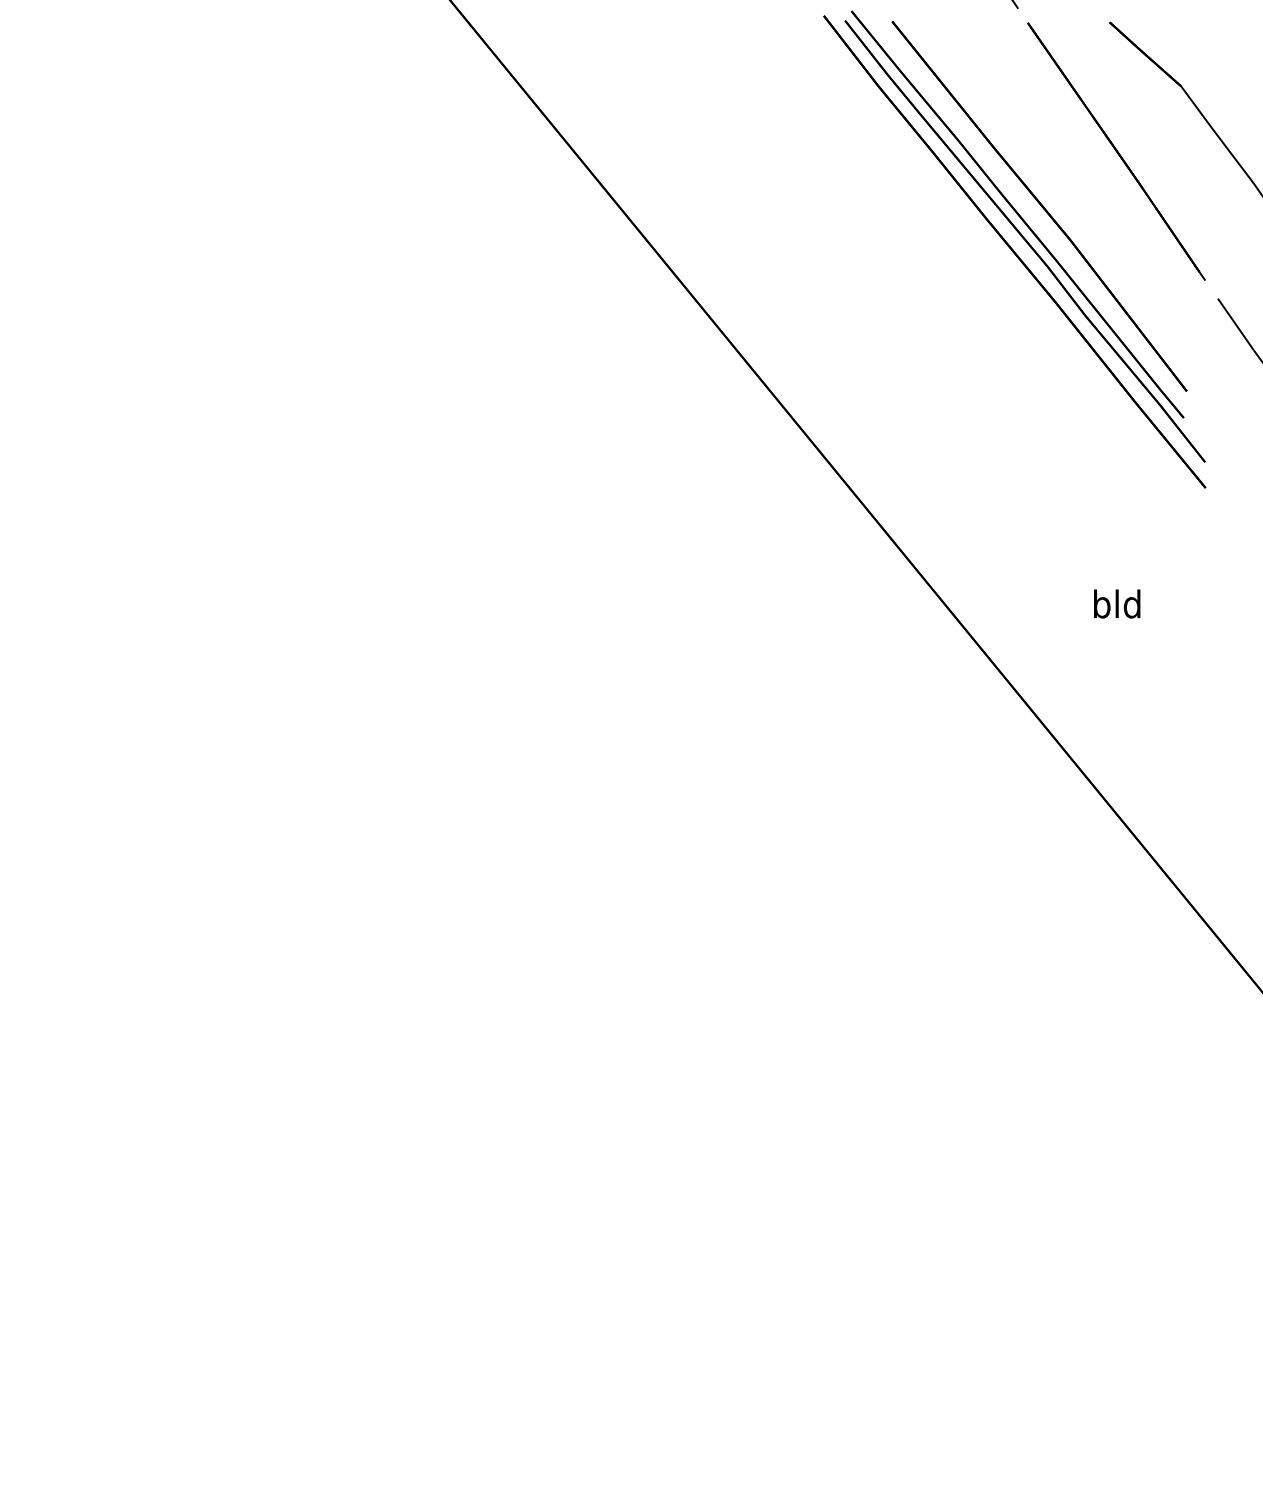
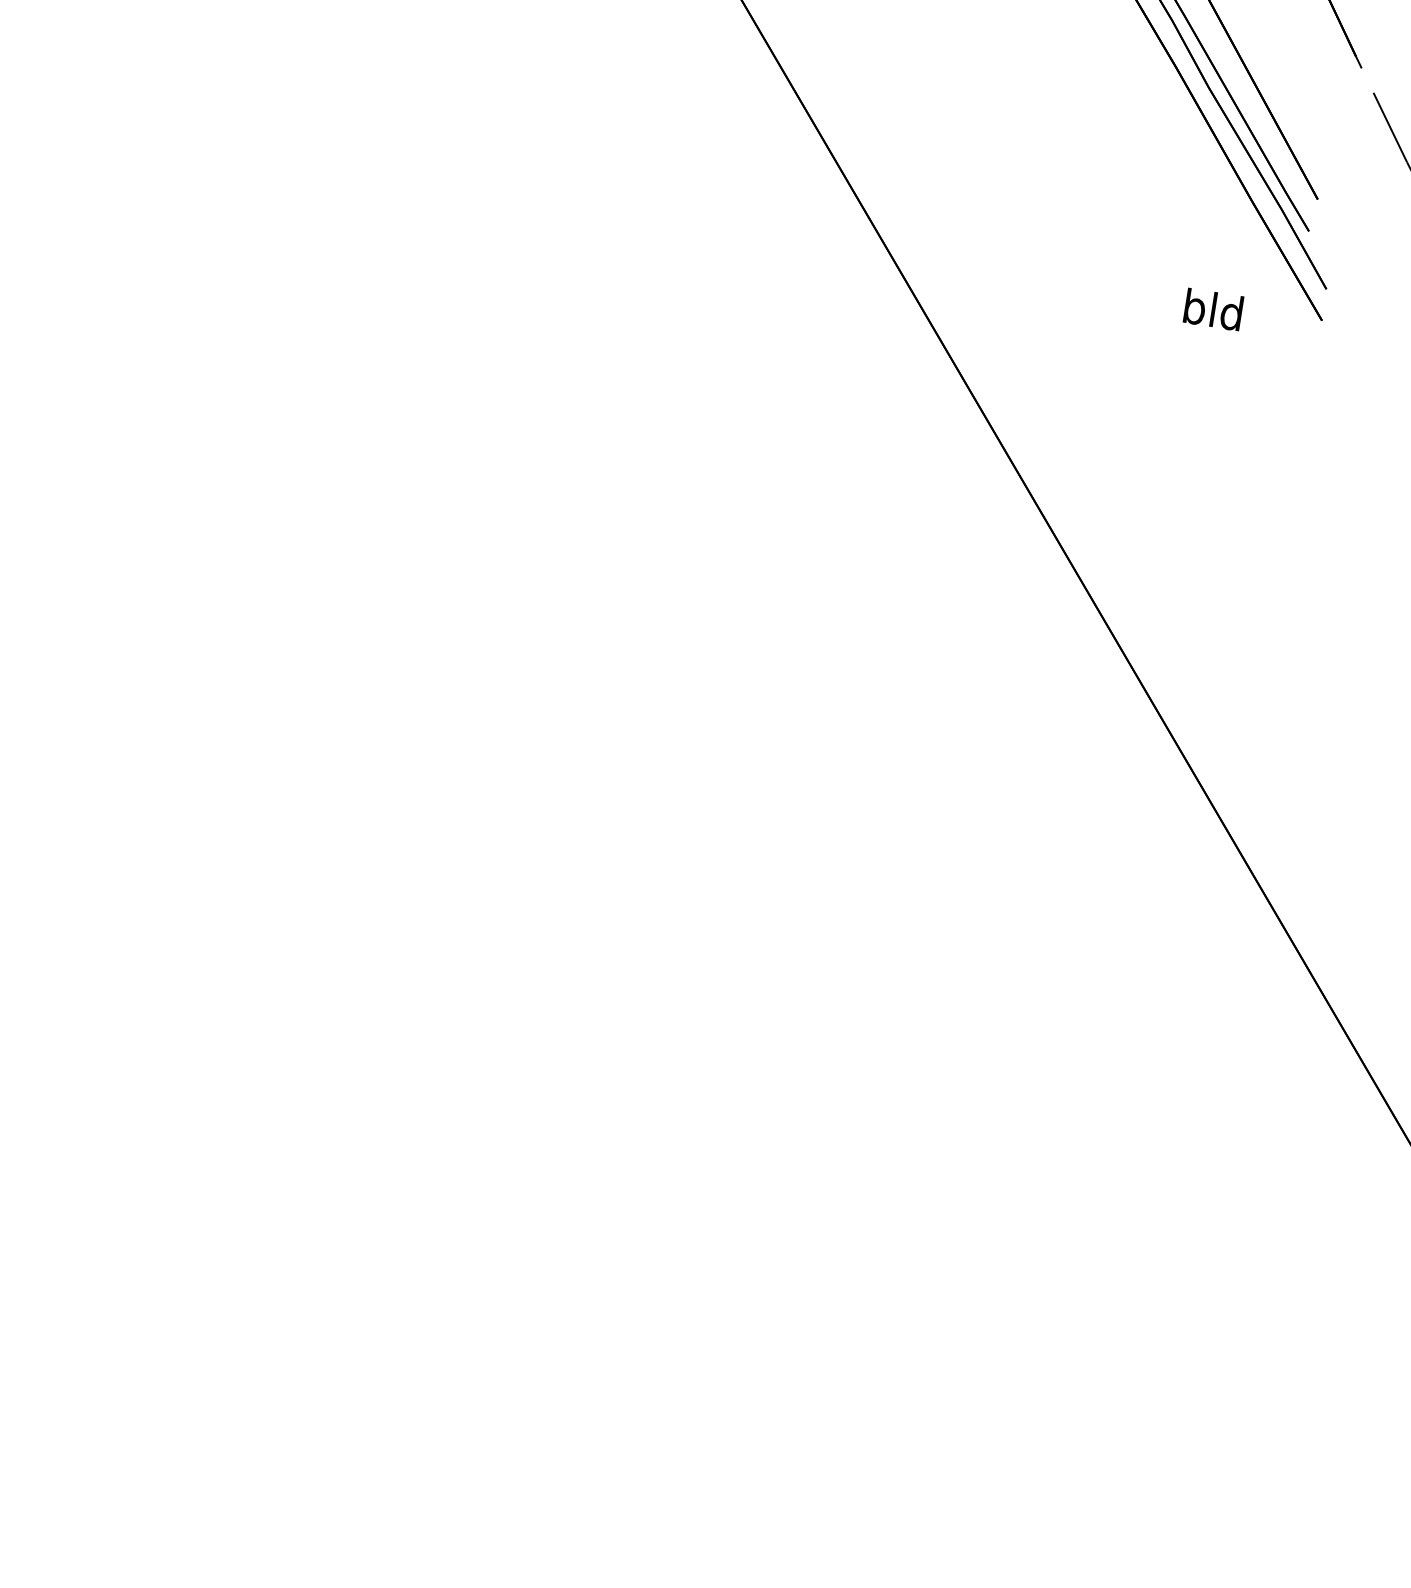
text: (1117, 603) -> (1213, 309), moved

